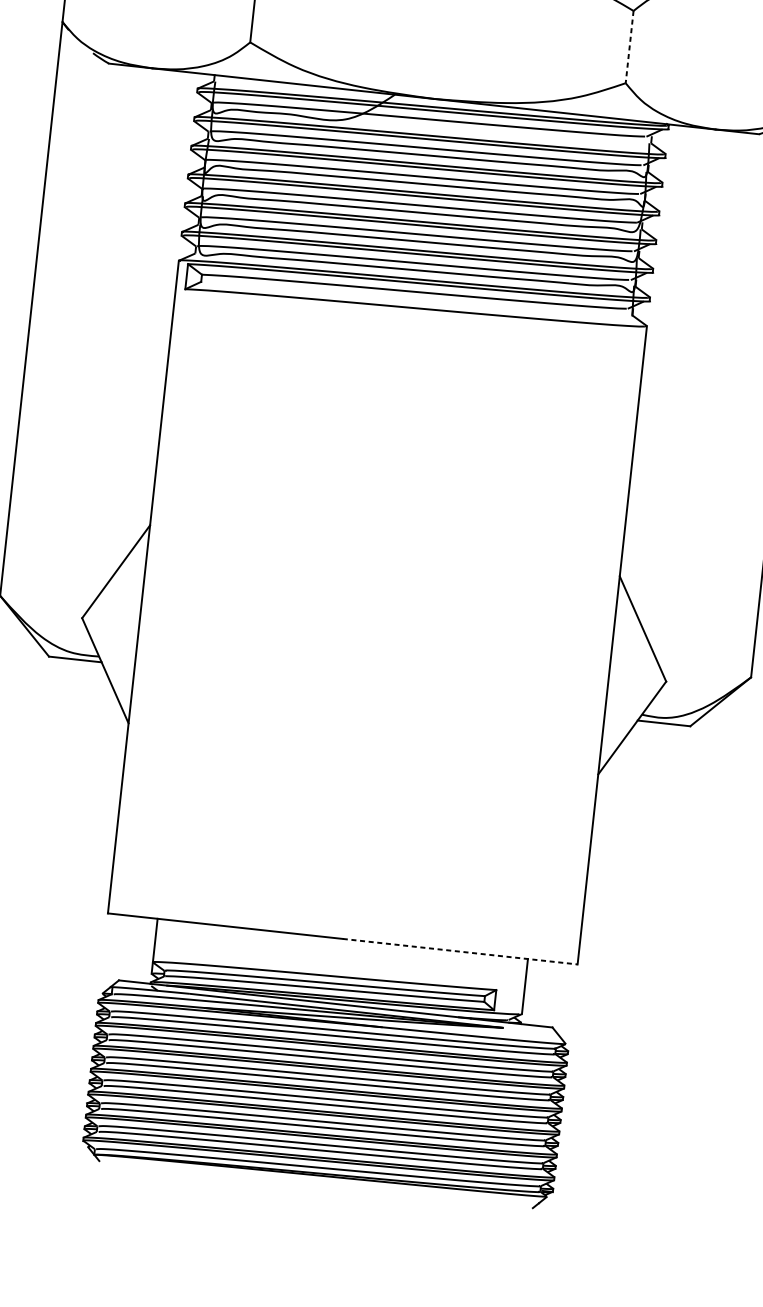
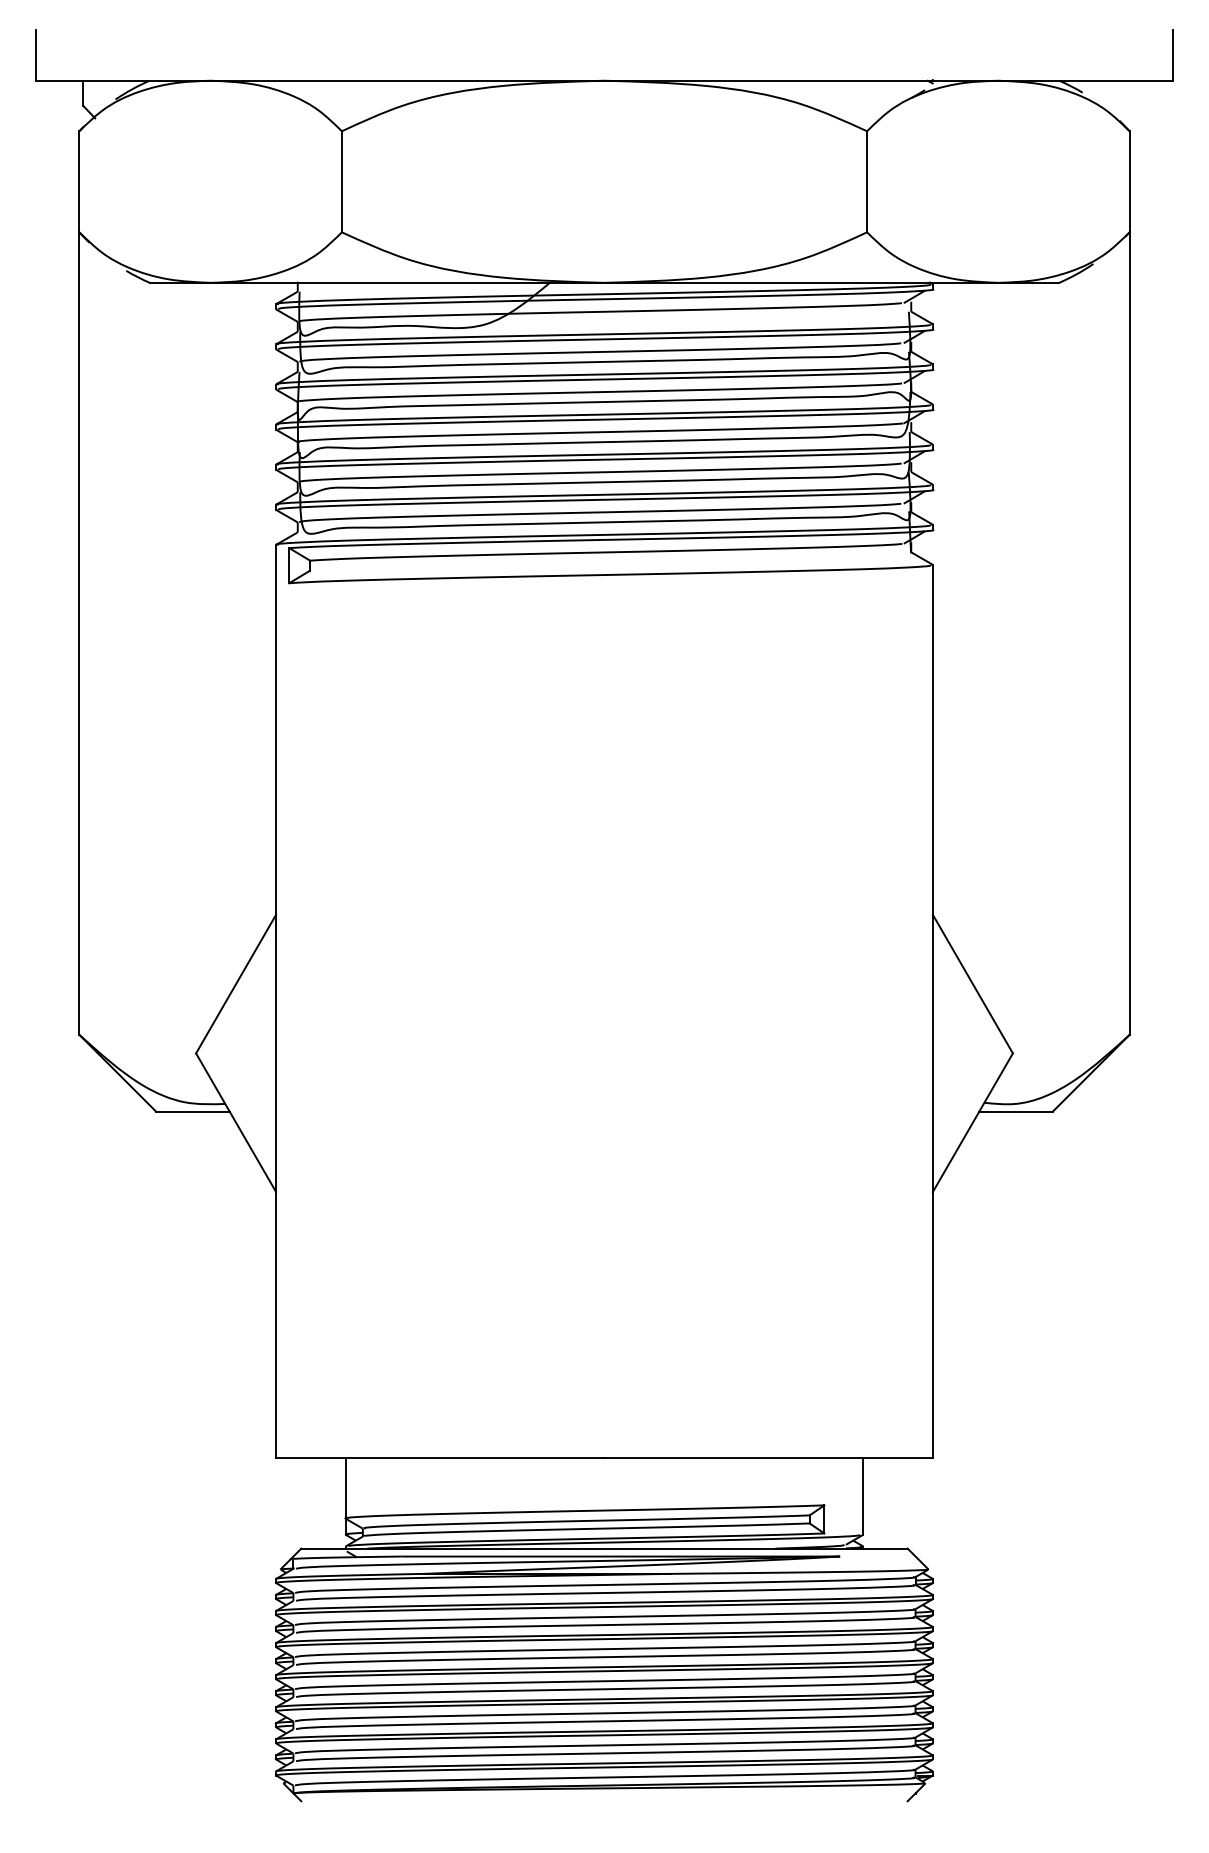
line: (629, 46) -> (867, 181), dashed -> solid
line: (460, 951) -> (769, 1457), dashed -> solid

